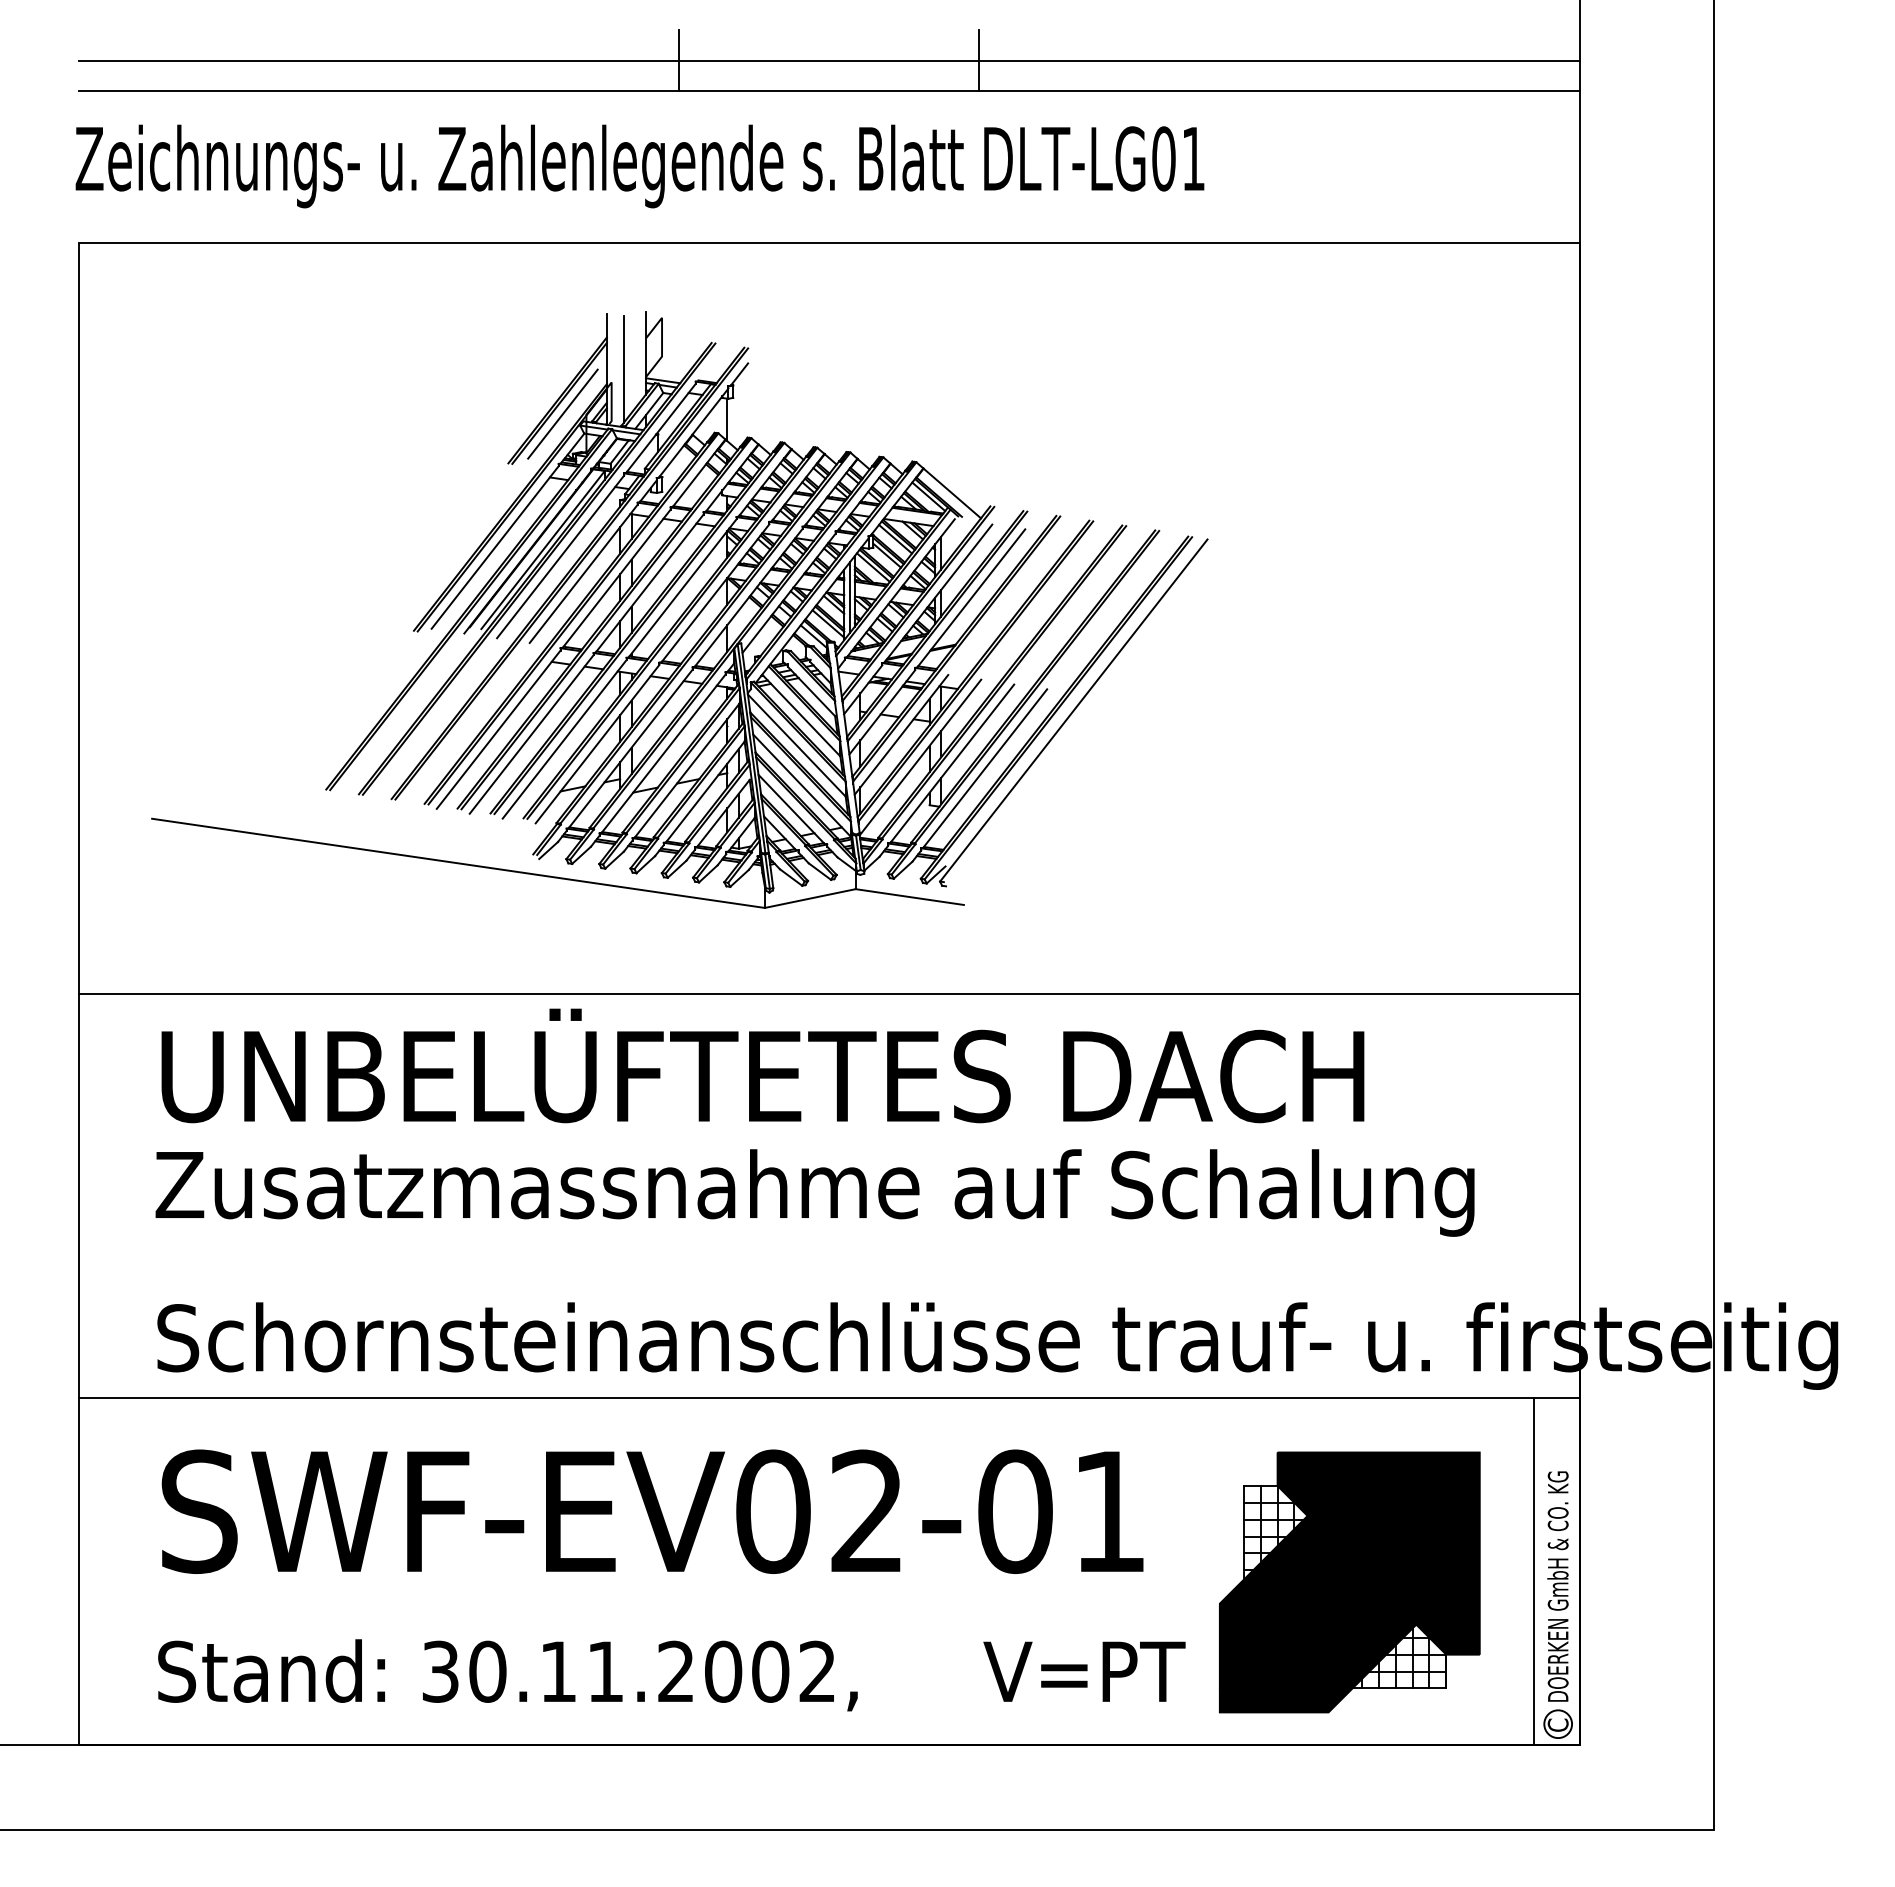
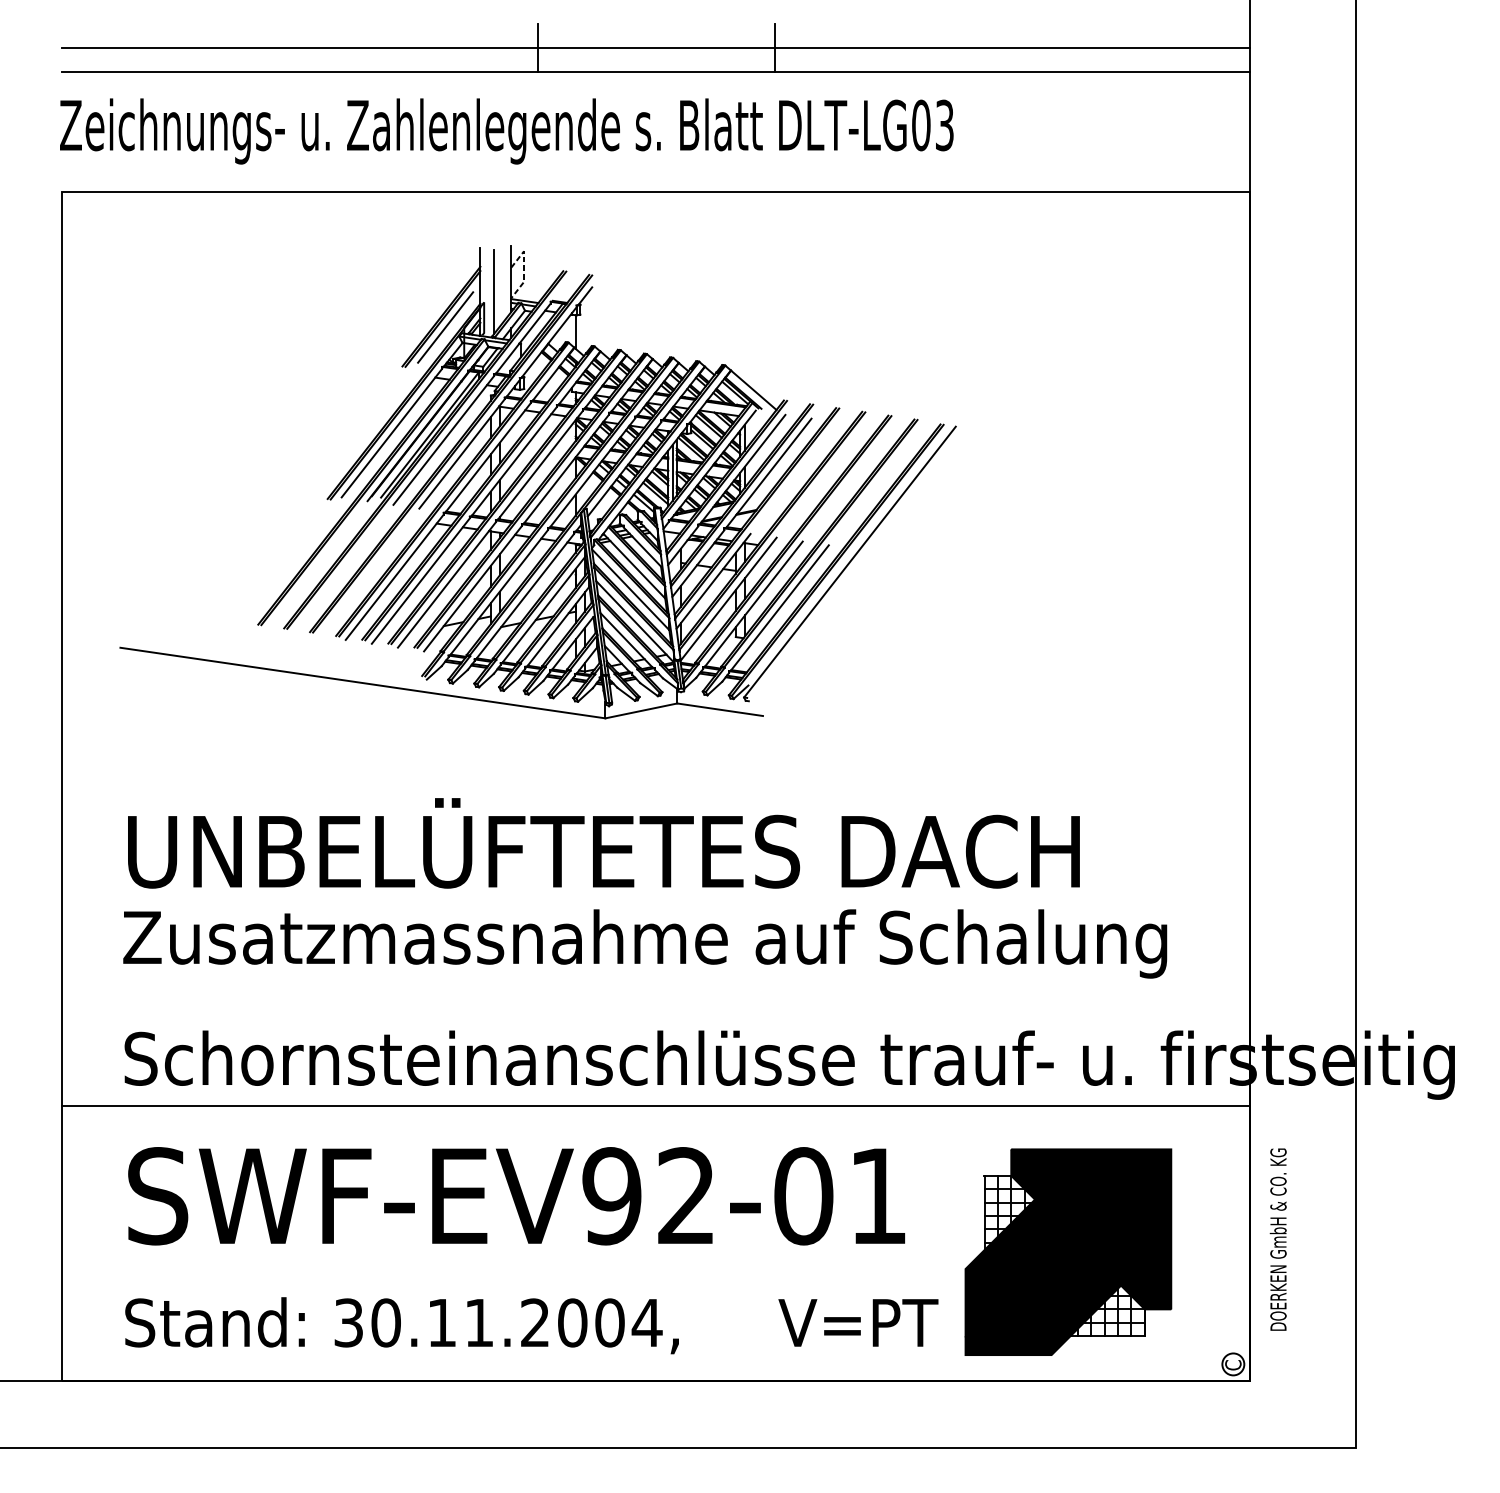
text: (1193, 158) -> (944, 125), DLT-LG01 -> DLT-LG03
line: (662, 337) -> (524, 266), solid -> dashed
line: (828, 993) -> (655, 786), removed
text: (772, 1511) -> (611, 1196), SWF-EV02-01 -> SWF-EV92-01
line: (1534, 1571) -> (1214, 1243), removed
text: (1557, 1586) -> (1277, 1239), moved
text: (817, 1670) -> (647, 1321), 30.11.2002, -> 30.11.2004,

